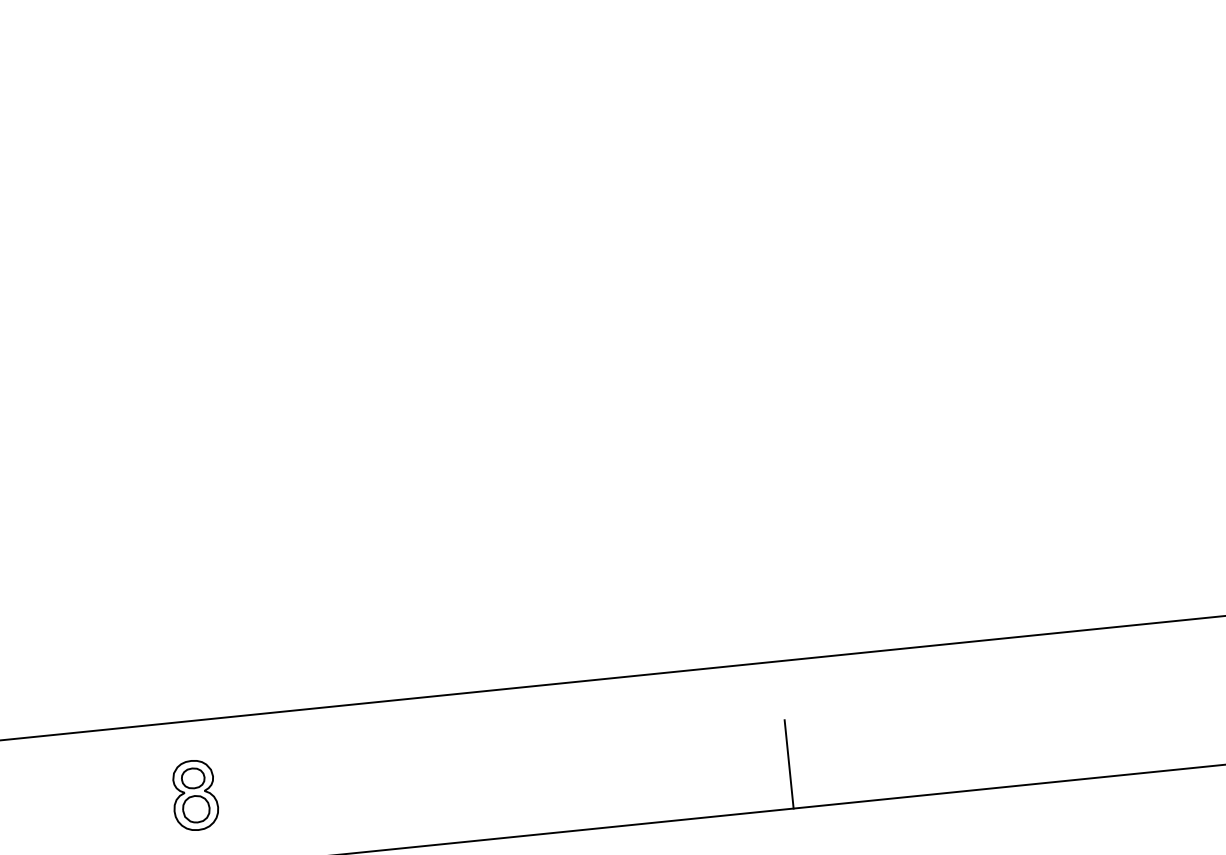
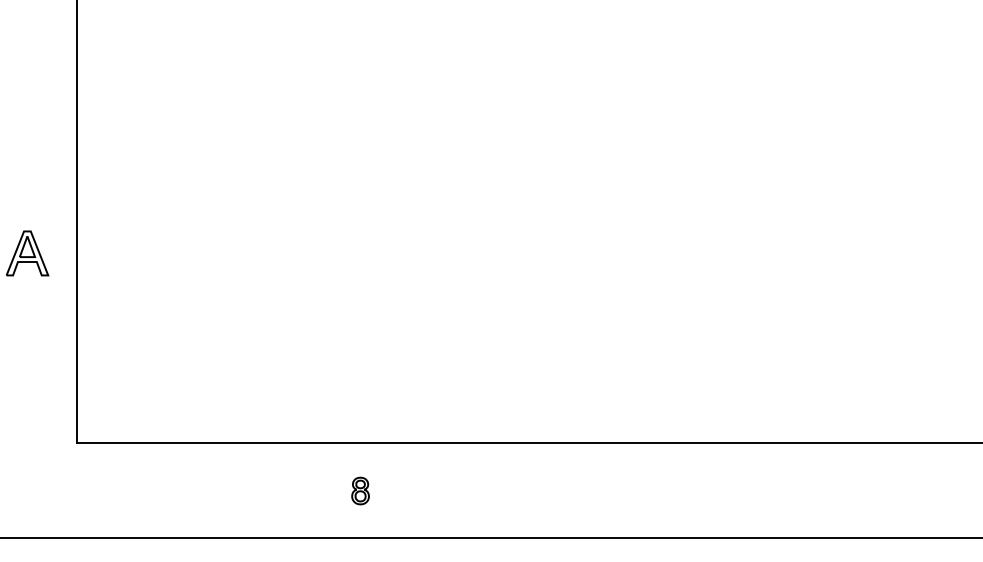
line: (788, 764) -> (741, 509), removed
part: (194, 794) -> (360, 490), size x0.6

